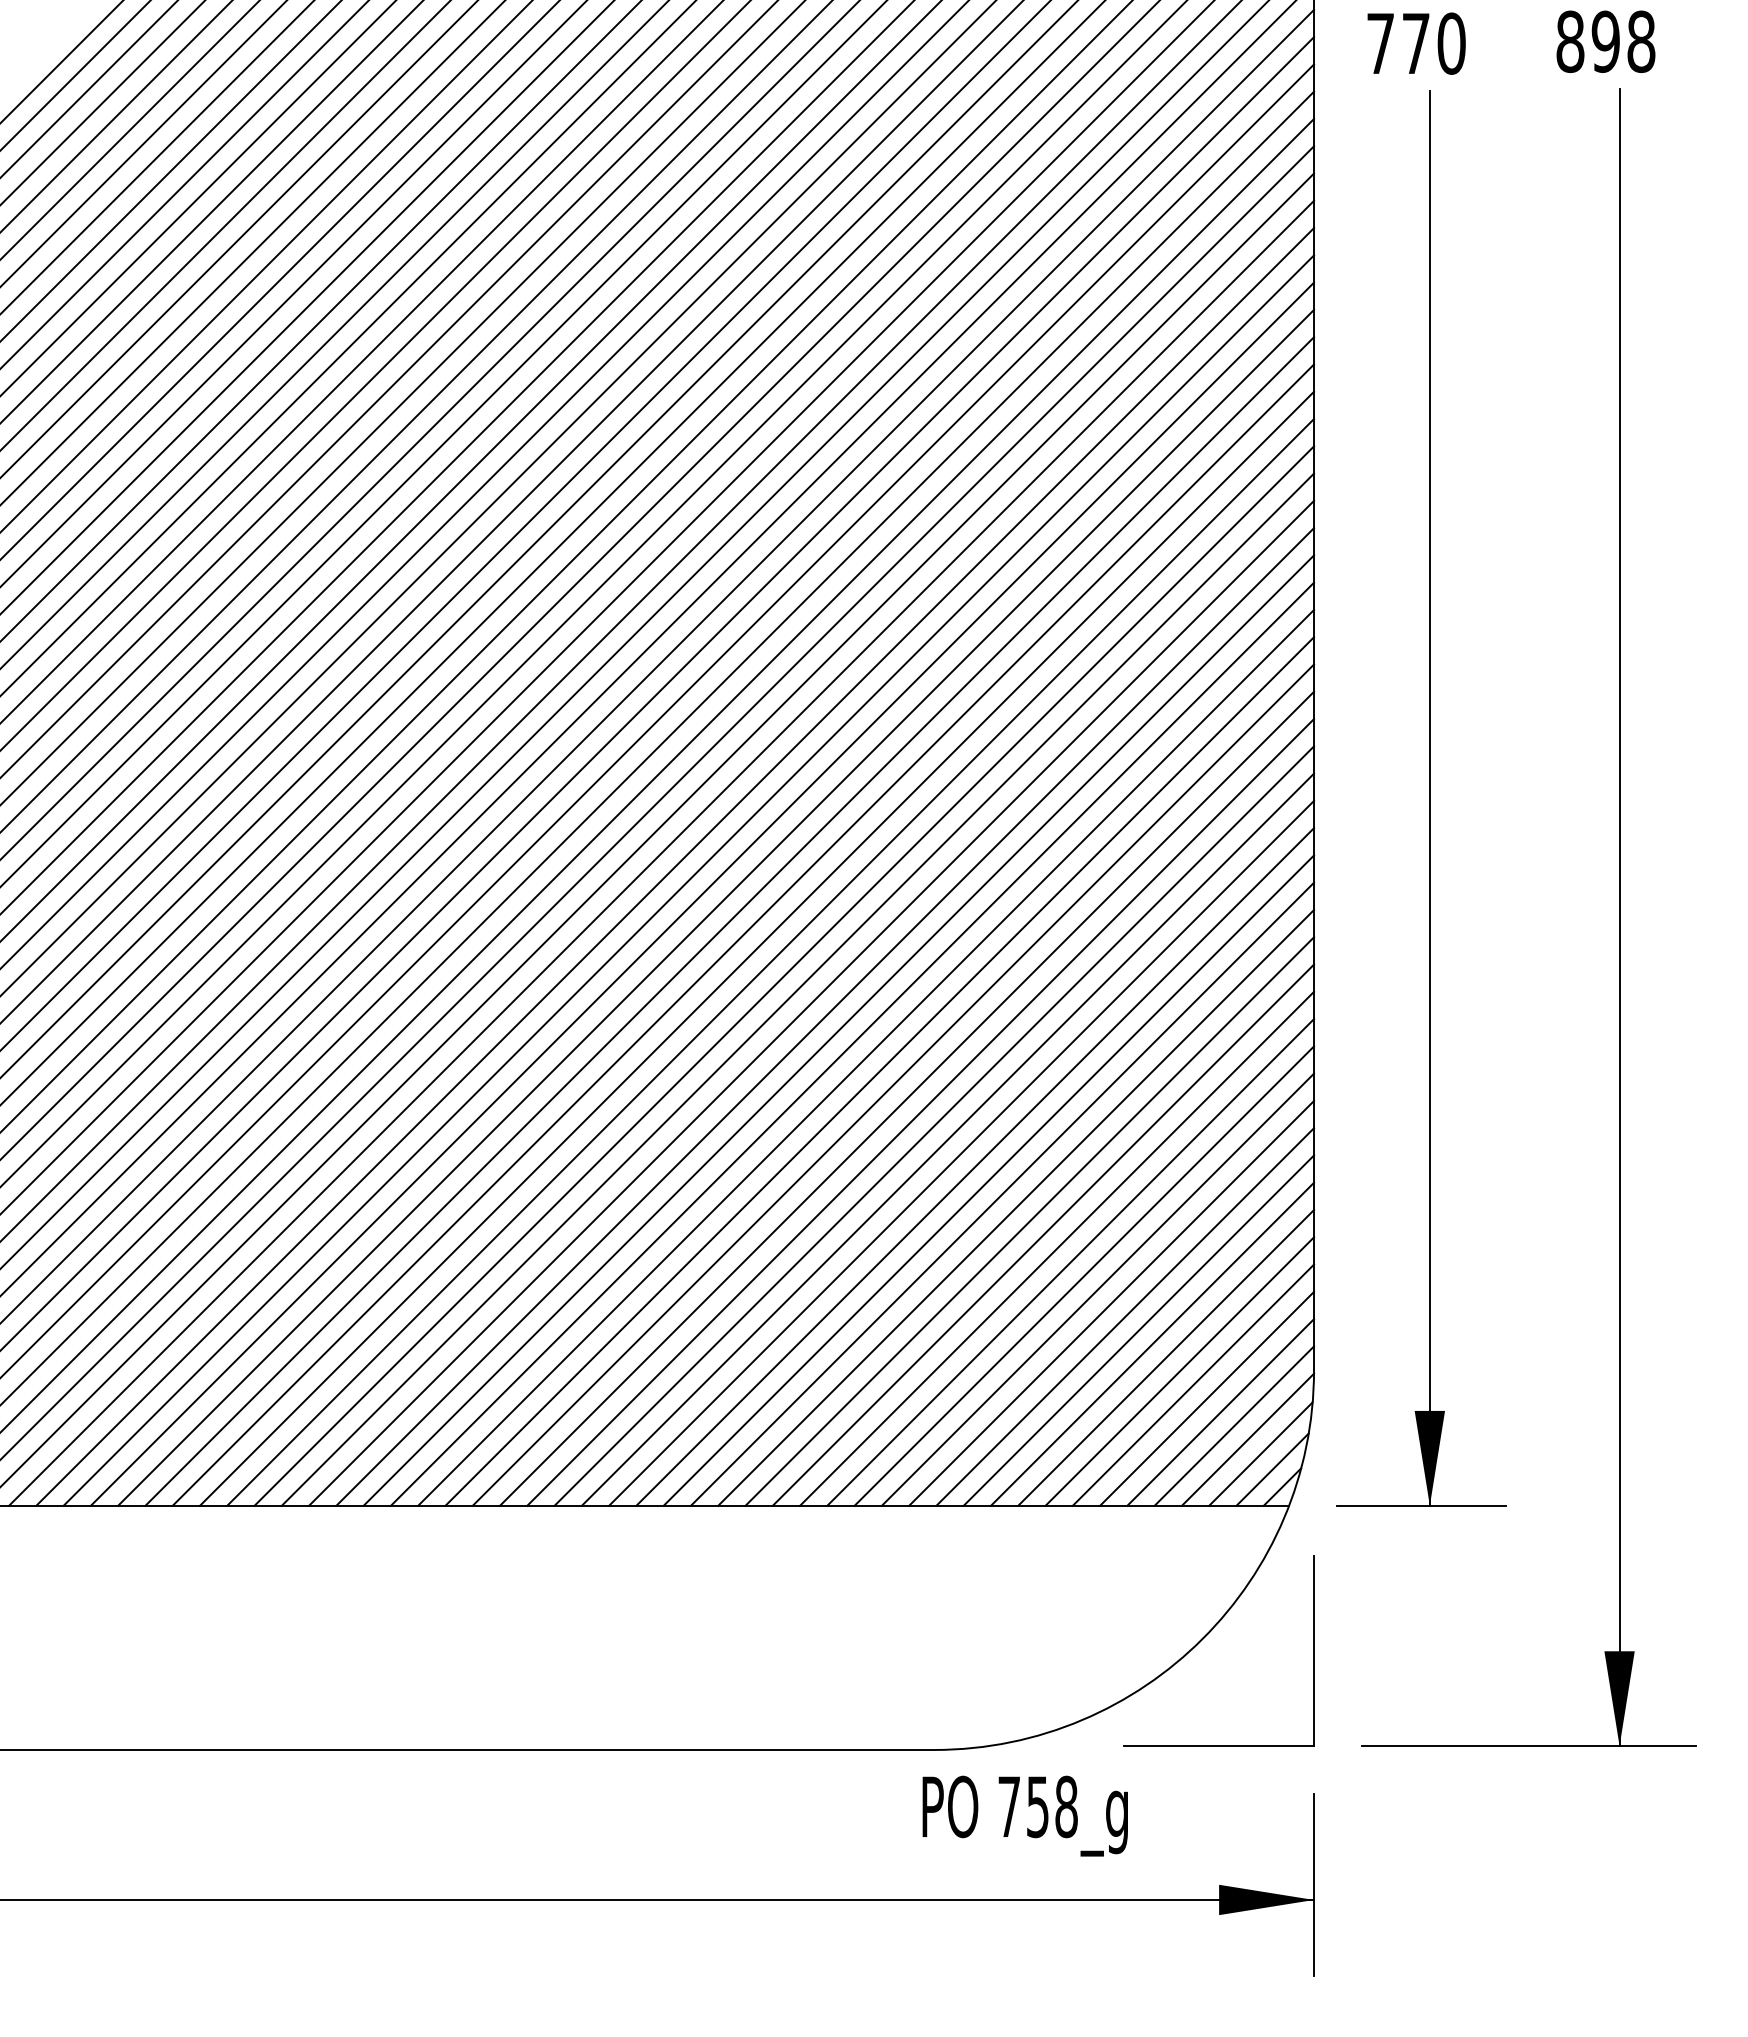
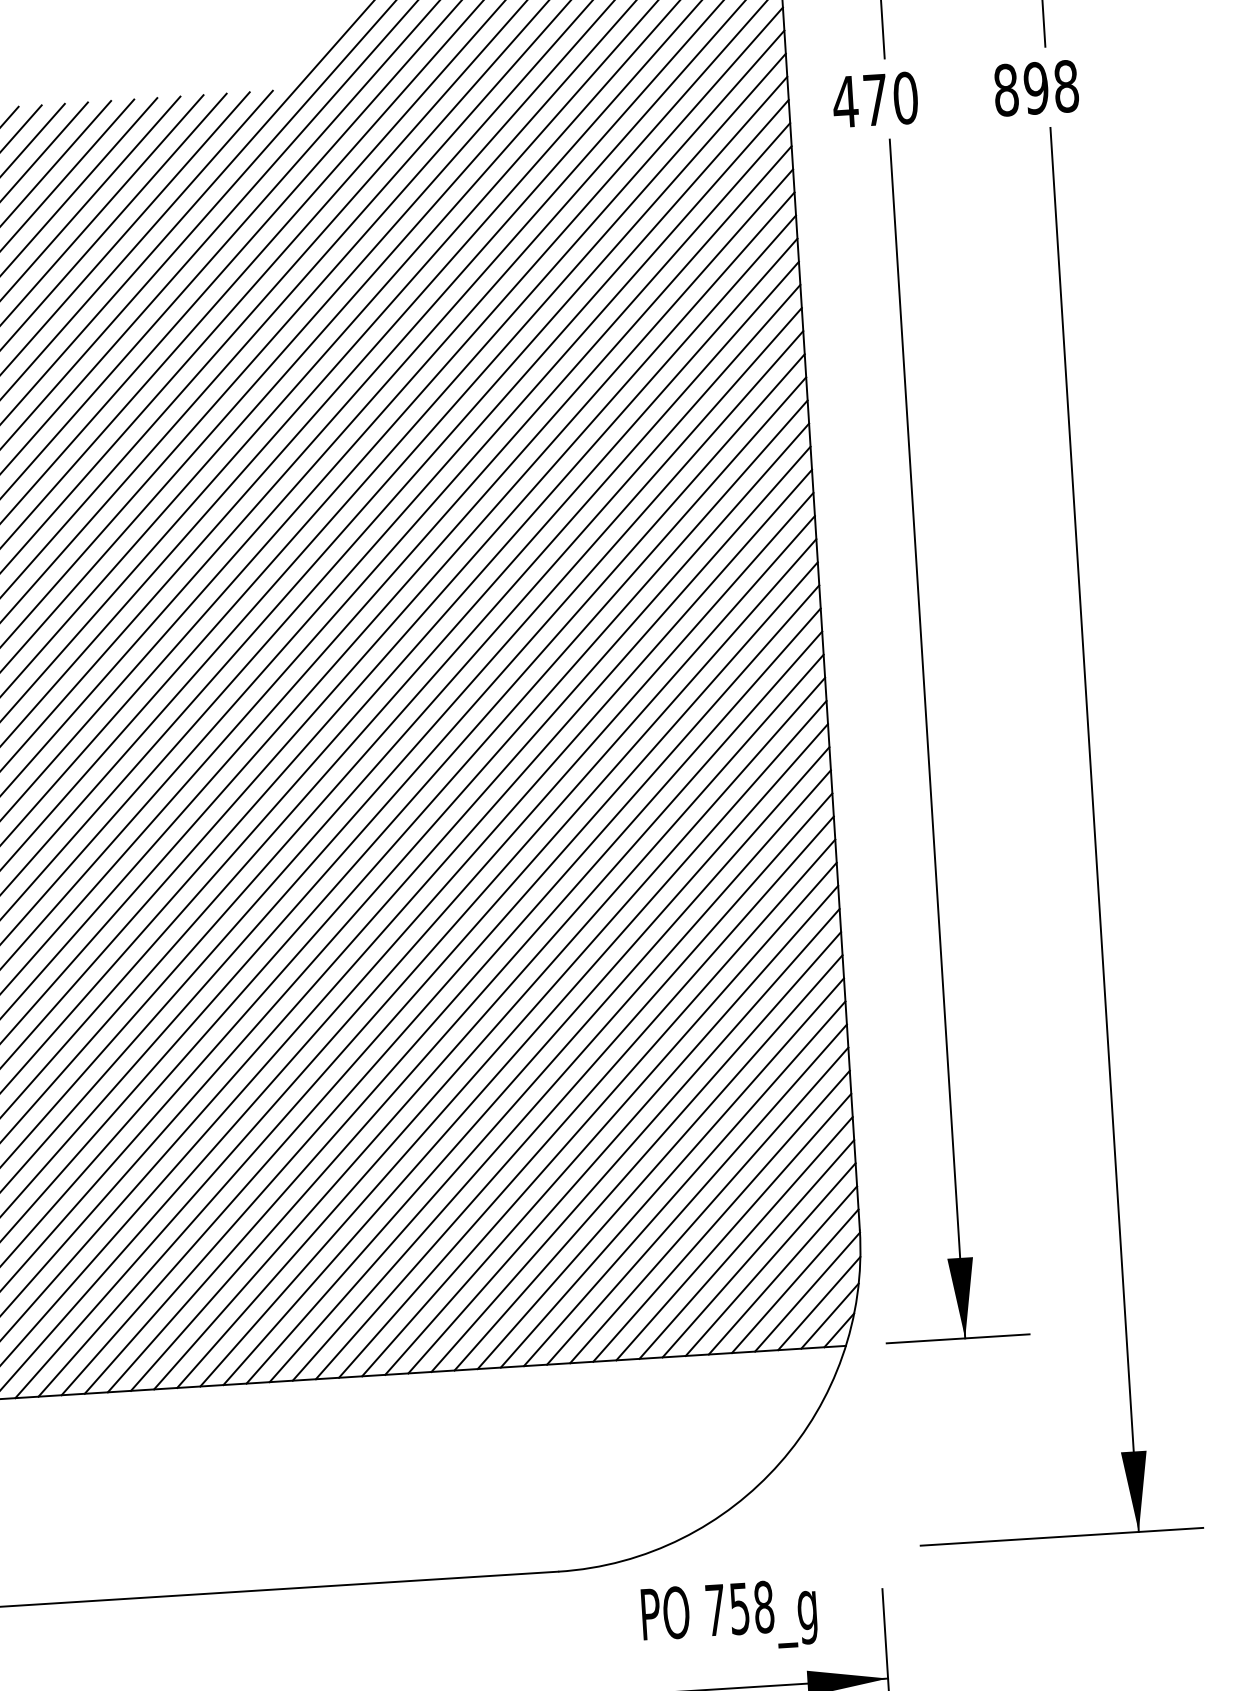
text: (1380, 43) -> (845, 101), 770 -> 470
part: (1313, 1650) -> (874, 1467), removed
text: (1024, 1815) -> (728, 1616), moved

